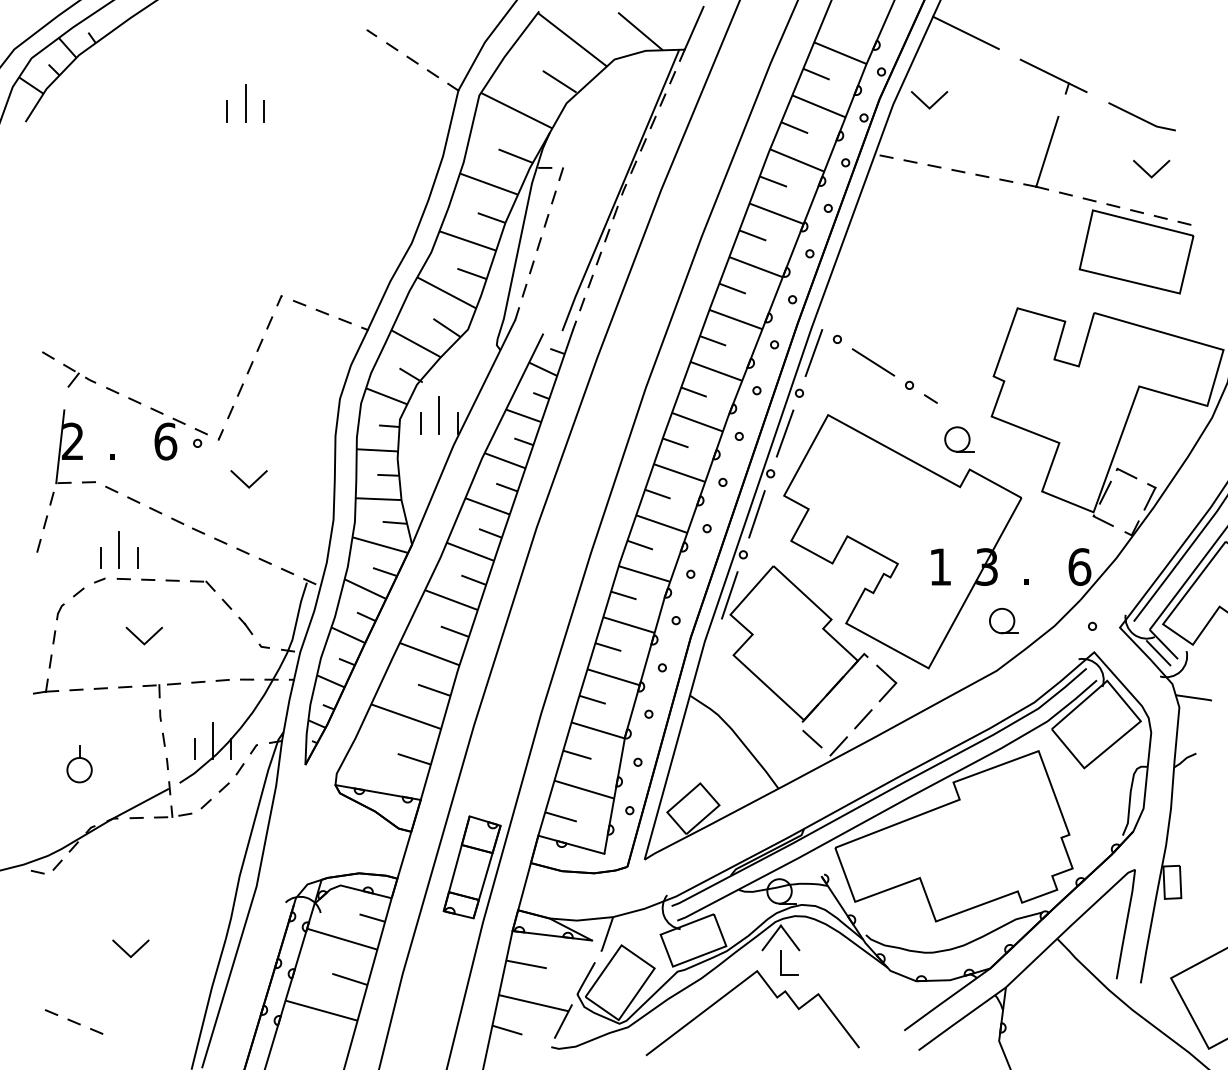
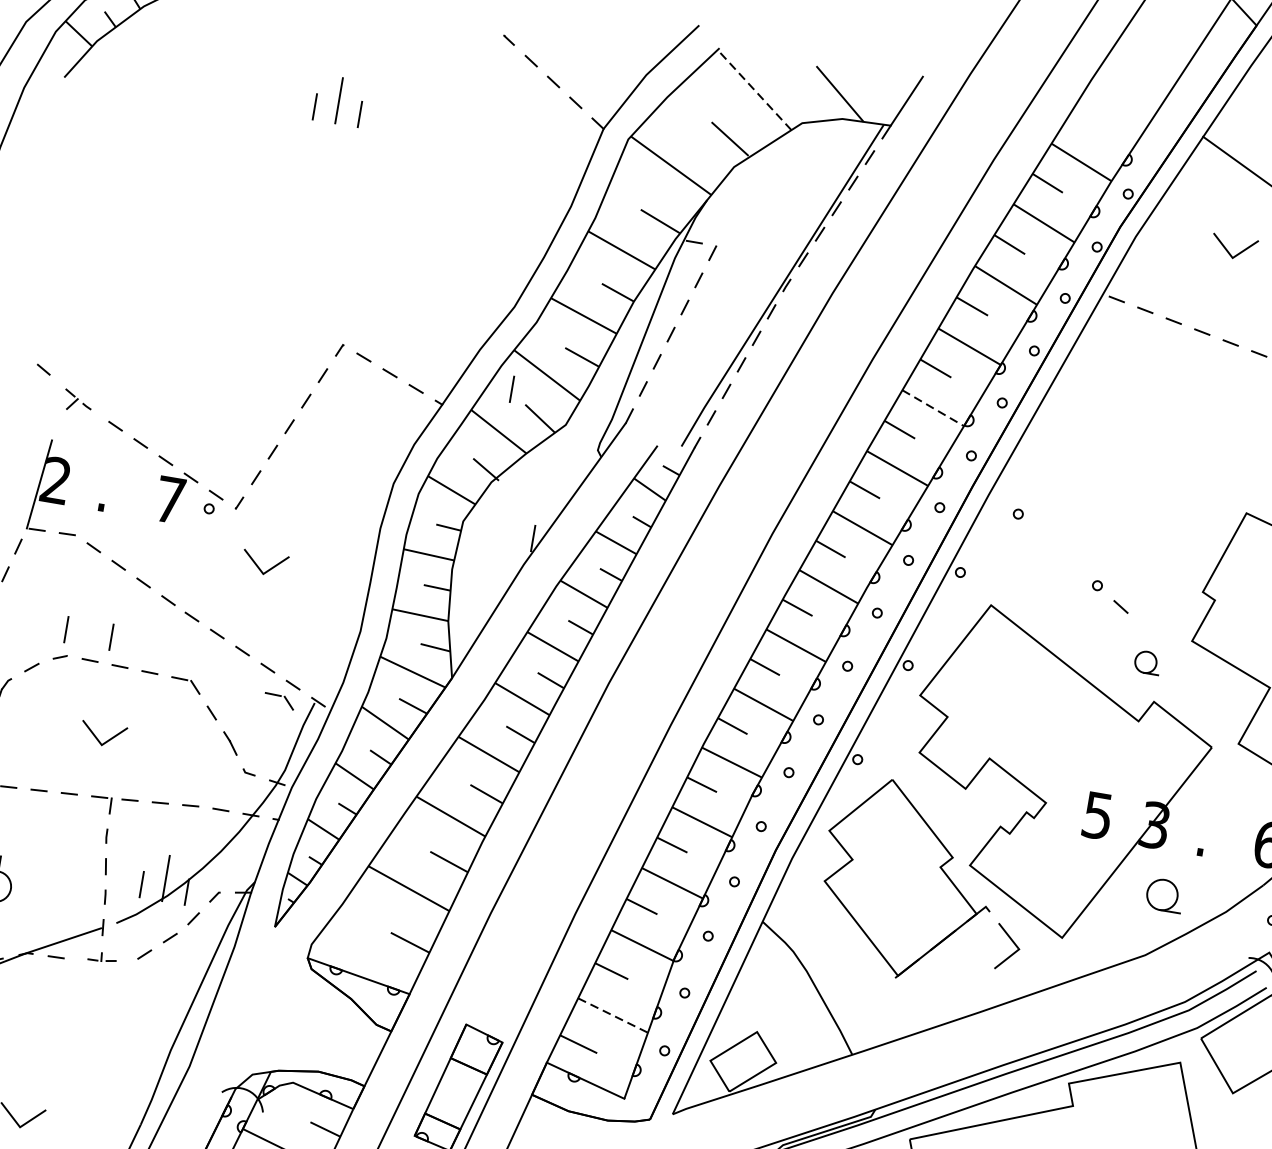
line: (572, 39) -> (754, 89), solid -> dashed
line: (925, 103) -> (1228, 250), moved
line: (756, 267) -> (933, 408), solid -> dashed
line: (813, 353) -> (985, 526), removed
line: (873, 362) -> (1057, 549), removed
part: (79, 375) -> (77, 400), size x0.7
line: (439, 415) -> (512, 524), removed
line: (420, 423) -> (511, 389), moved
line: (784, 433) -> (933, 618), removed
part: (959, 439) -> (1147, 662), size x0.7
text: (165, 441) -> (170, 499), 6 -> 7
line: (756, 514) -> (882, 712), removed
line: (119, 549) -> (90, 623), removed
text: (939, 566) -> (1096, 814), 1 -> 5
part: (278, 585) -> (279, 700), added
line: (729, 595) -> (832, 806), removed
line: (863, 719) -> (971, 987), removed
line: (812, 738) -> (904, 1000), removed
line: (838, 746) -> (934, 1015), removed
line: (584, 789) -> (613, 1015), solid -> dashed
part: (173, 811) -> (102, 956), size x0.6

